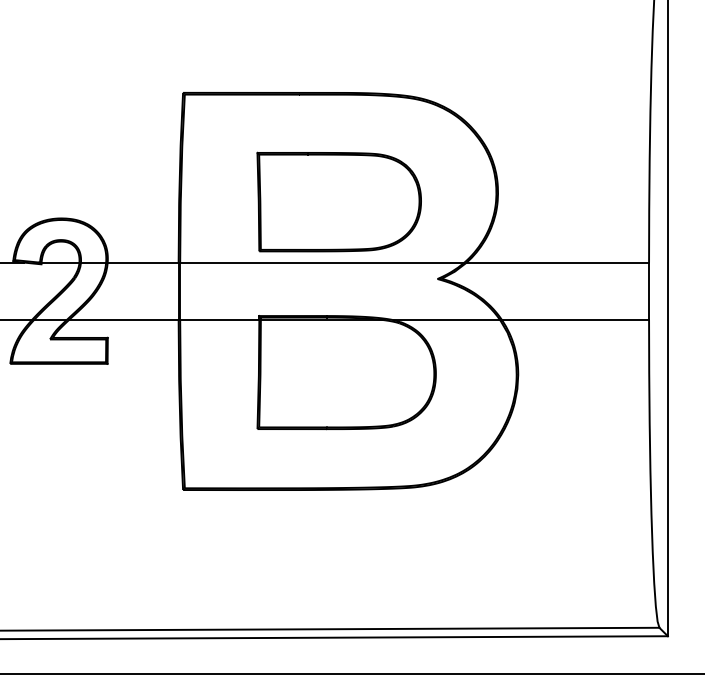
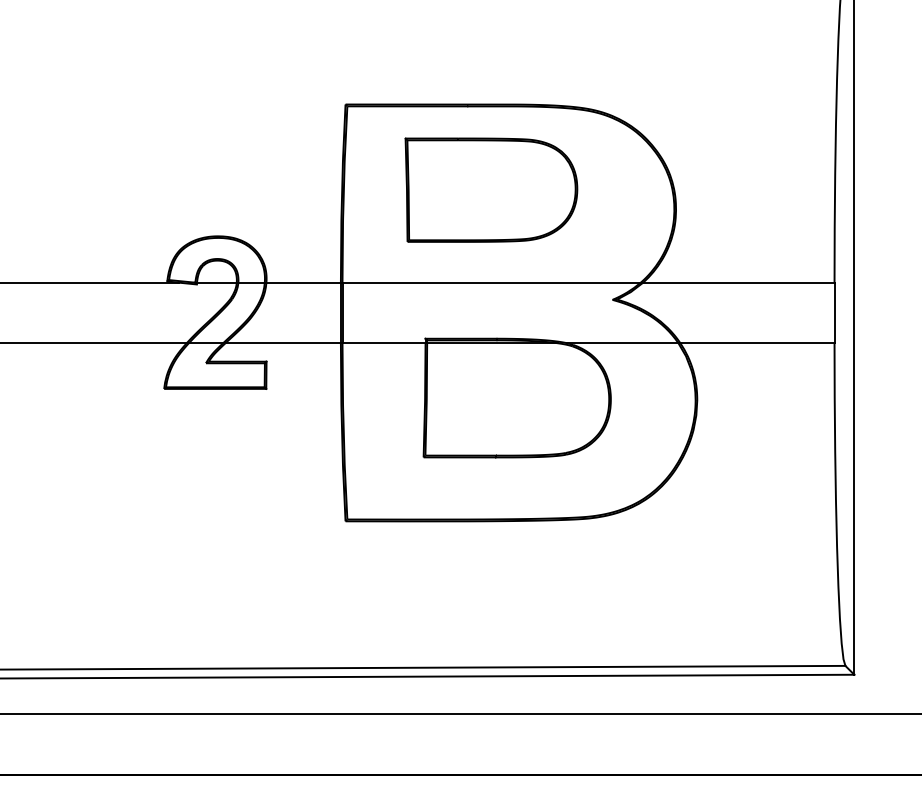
part: (339, 201) -> (491, 189), moved

